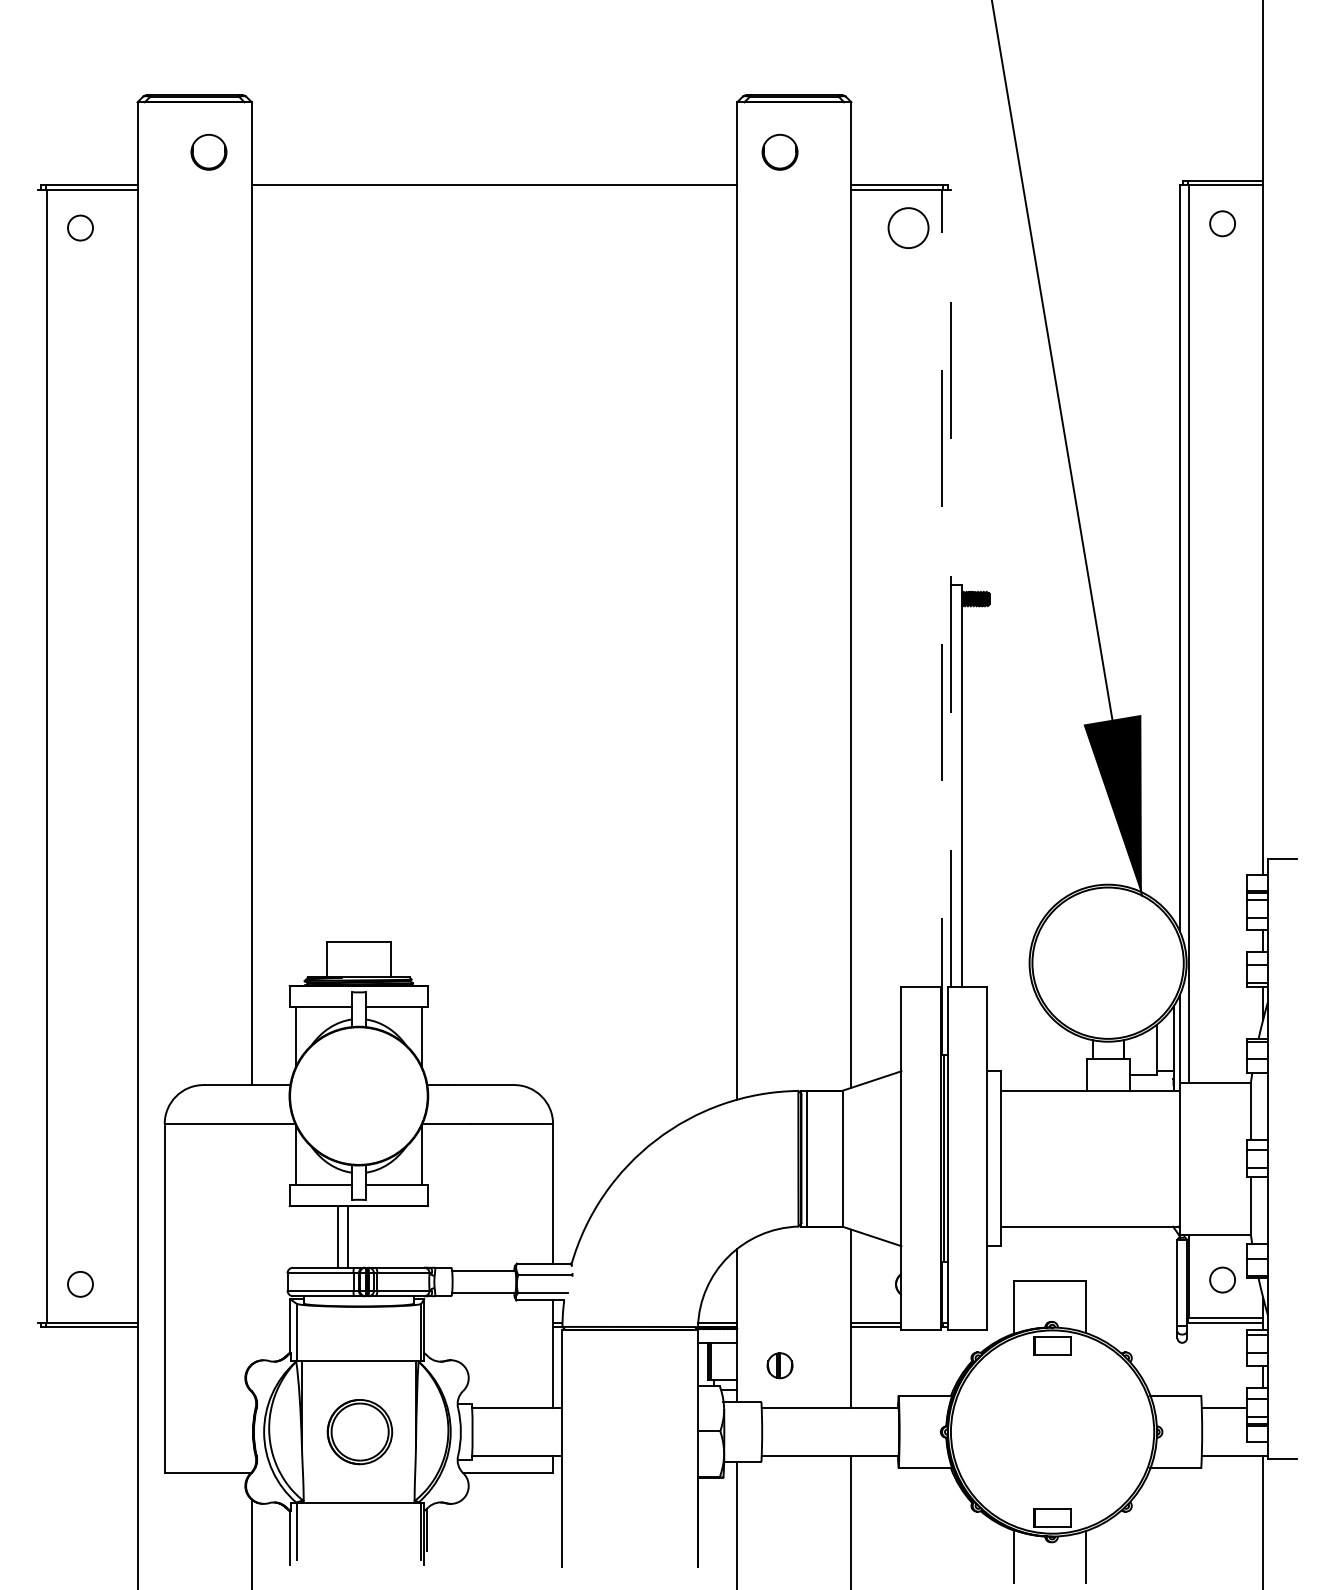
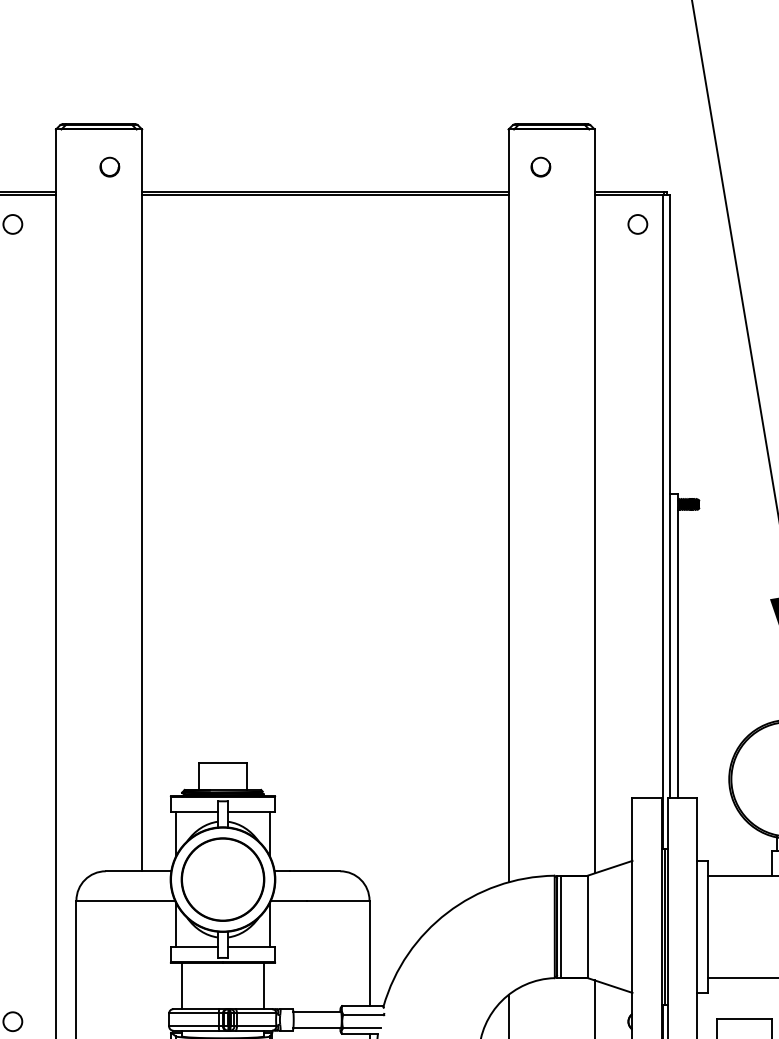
circle: (208, 151) -> (109, 166), size x0.71
circle: (779, 151) -> (540, 166), size x0.71
line: (494, 189) -> (325, 195), added
circle: (908, 227) -> (637, 224), size x0.62
line: (951, 588) -> (670, 496), dashed -> solid
line: (942, 622) -> (663, 522), dashed -> solid
circle: (358, 1095) -> (222, 879), added
line: (337, 1236) -> (264, 985), moved
line: (348, 1236) -> (181, 985), moved

